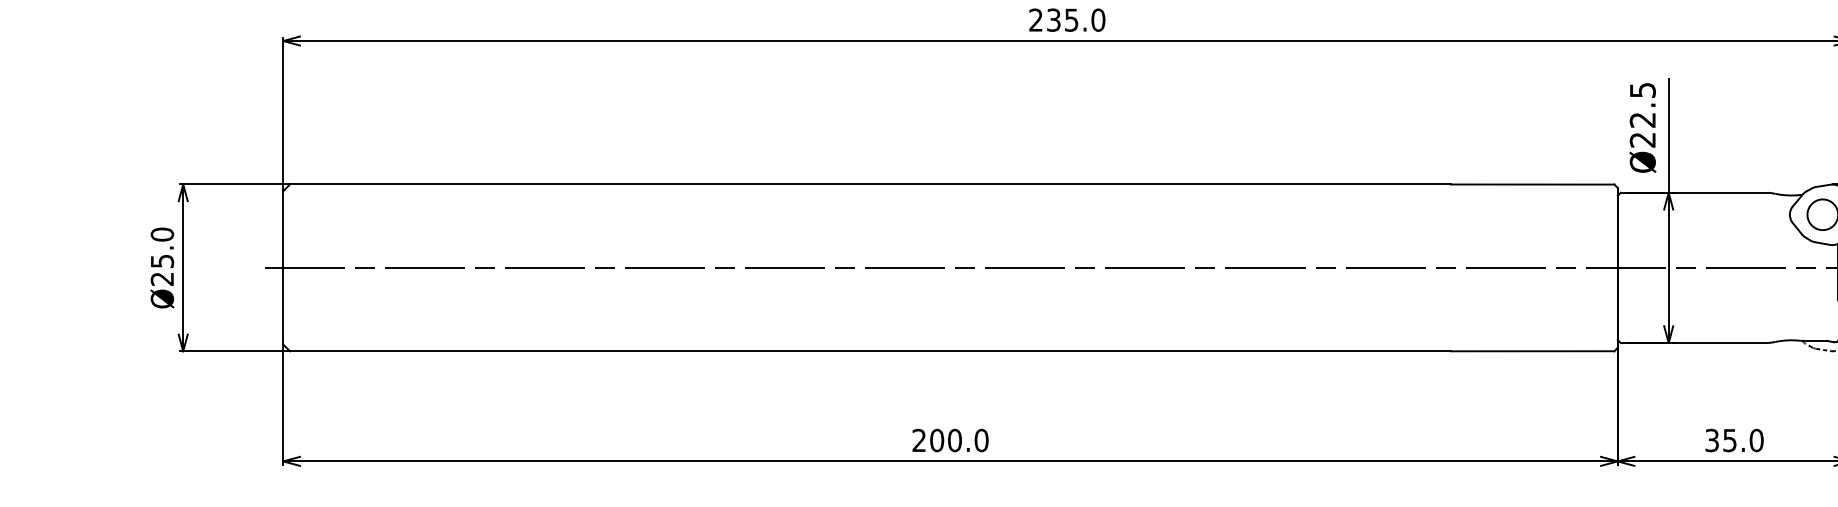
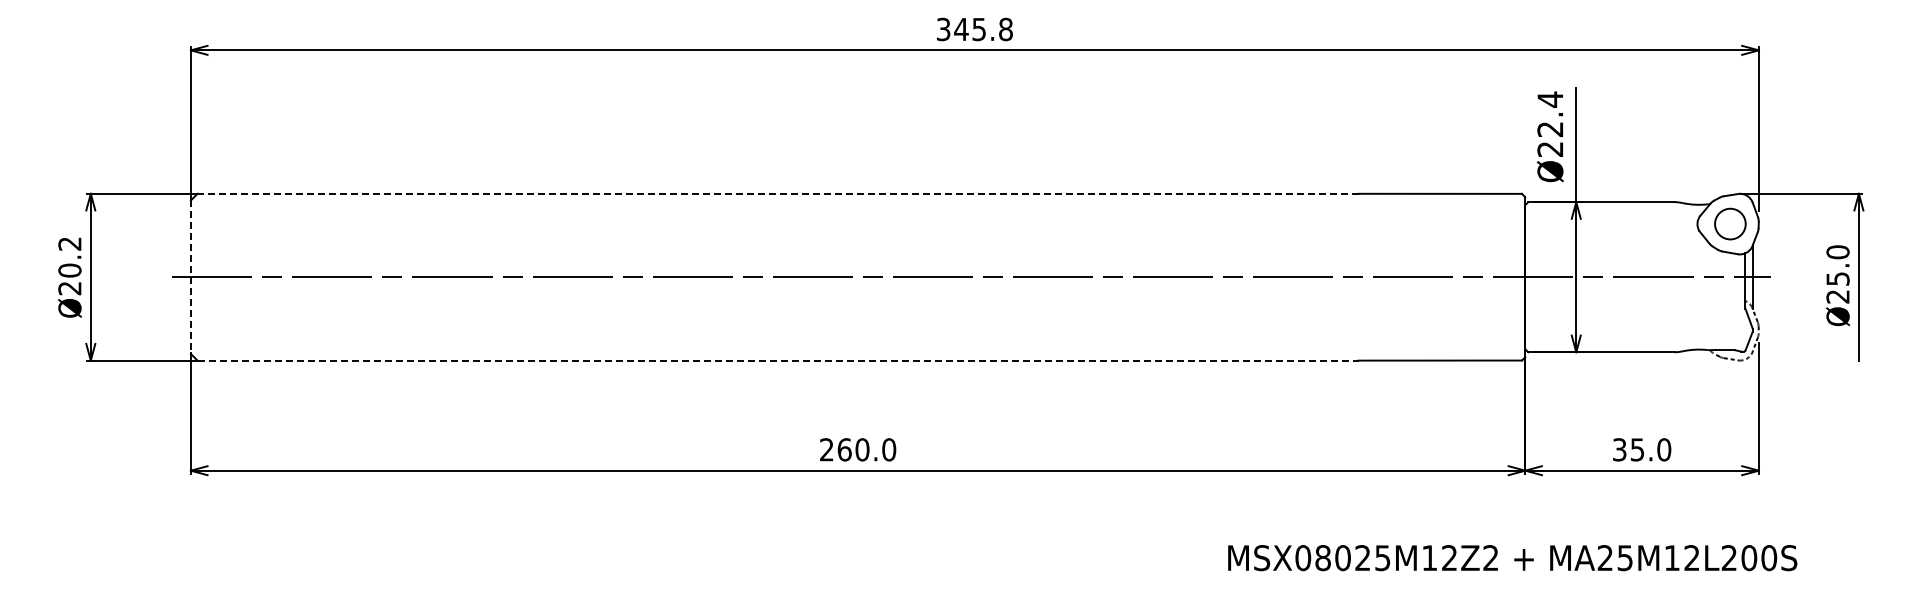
text: (1066, 20) -> (974, 29), 235.0 -> 345.8
text: (1642, 90) -> (1550, 99), Ø22.5 -> Ø22.4
line: (869, 184) -> (777, 193), solid -> dashed
text: (161, 248) -> (69, 257), Ø25.0 -> Ø20.2
line: (282, 268) -> (190, 277), solid -> dashed
line: (870, 351) -> (778, 360), solid -> dashed
text: (936, 440) -> (844, 449), 200.0 -> 260.0

